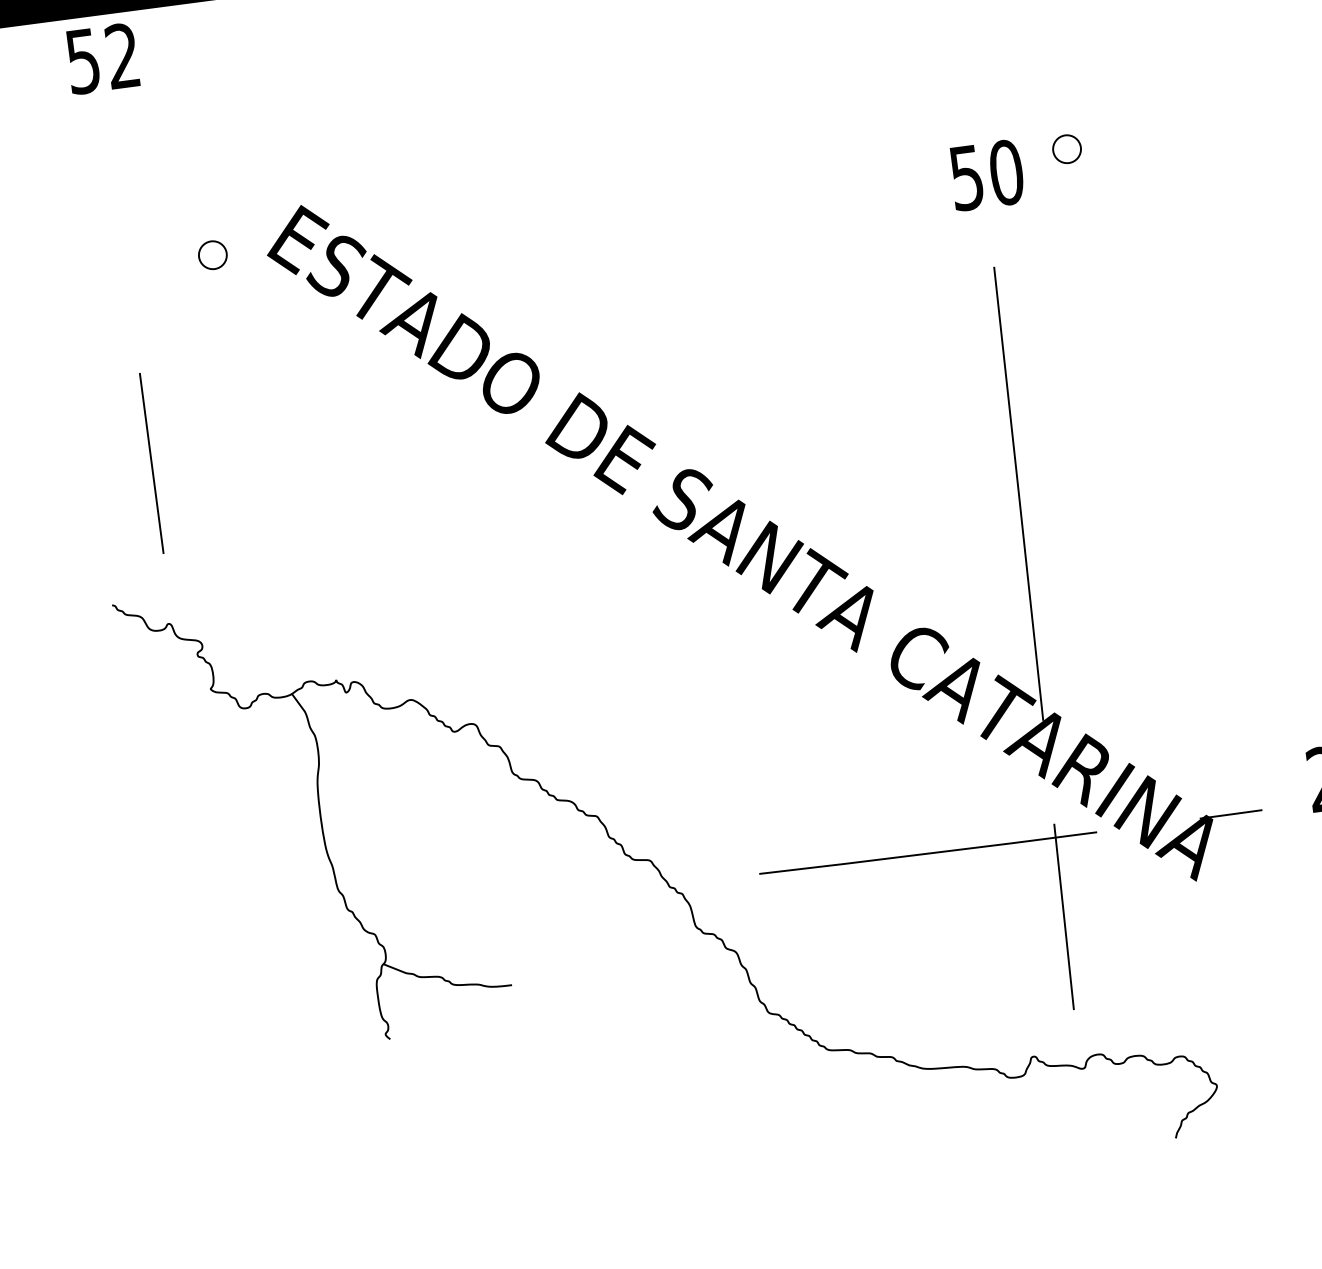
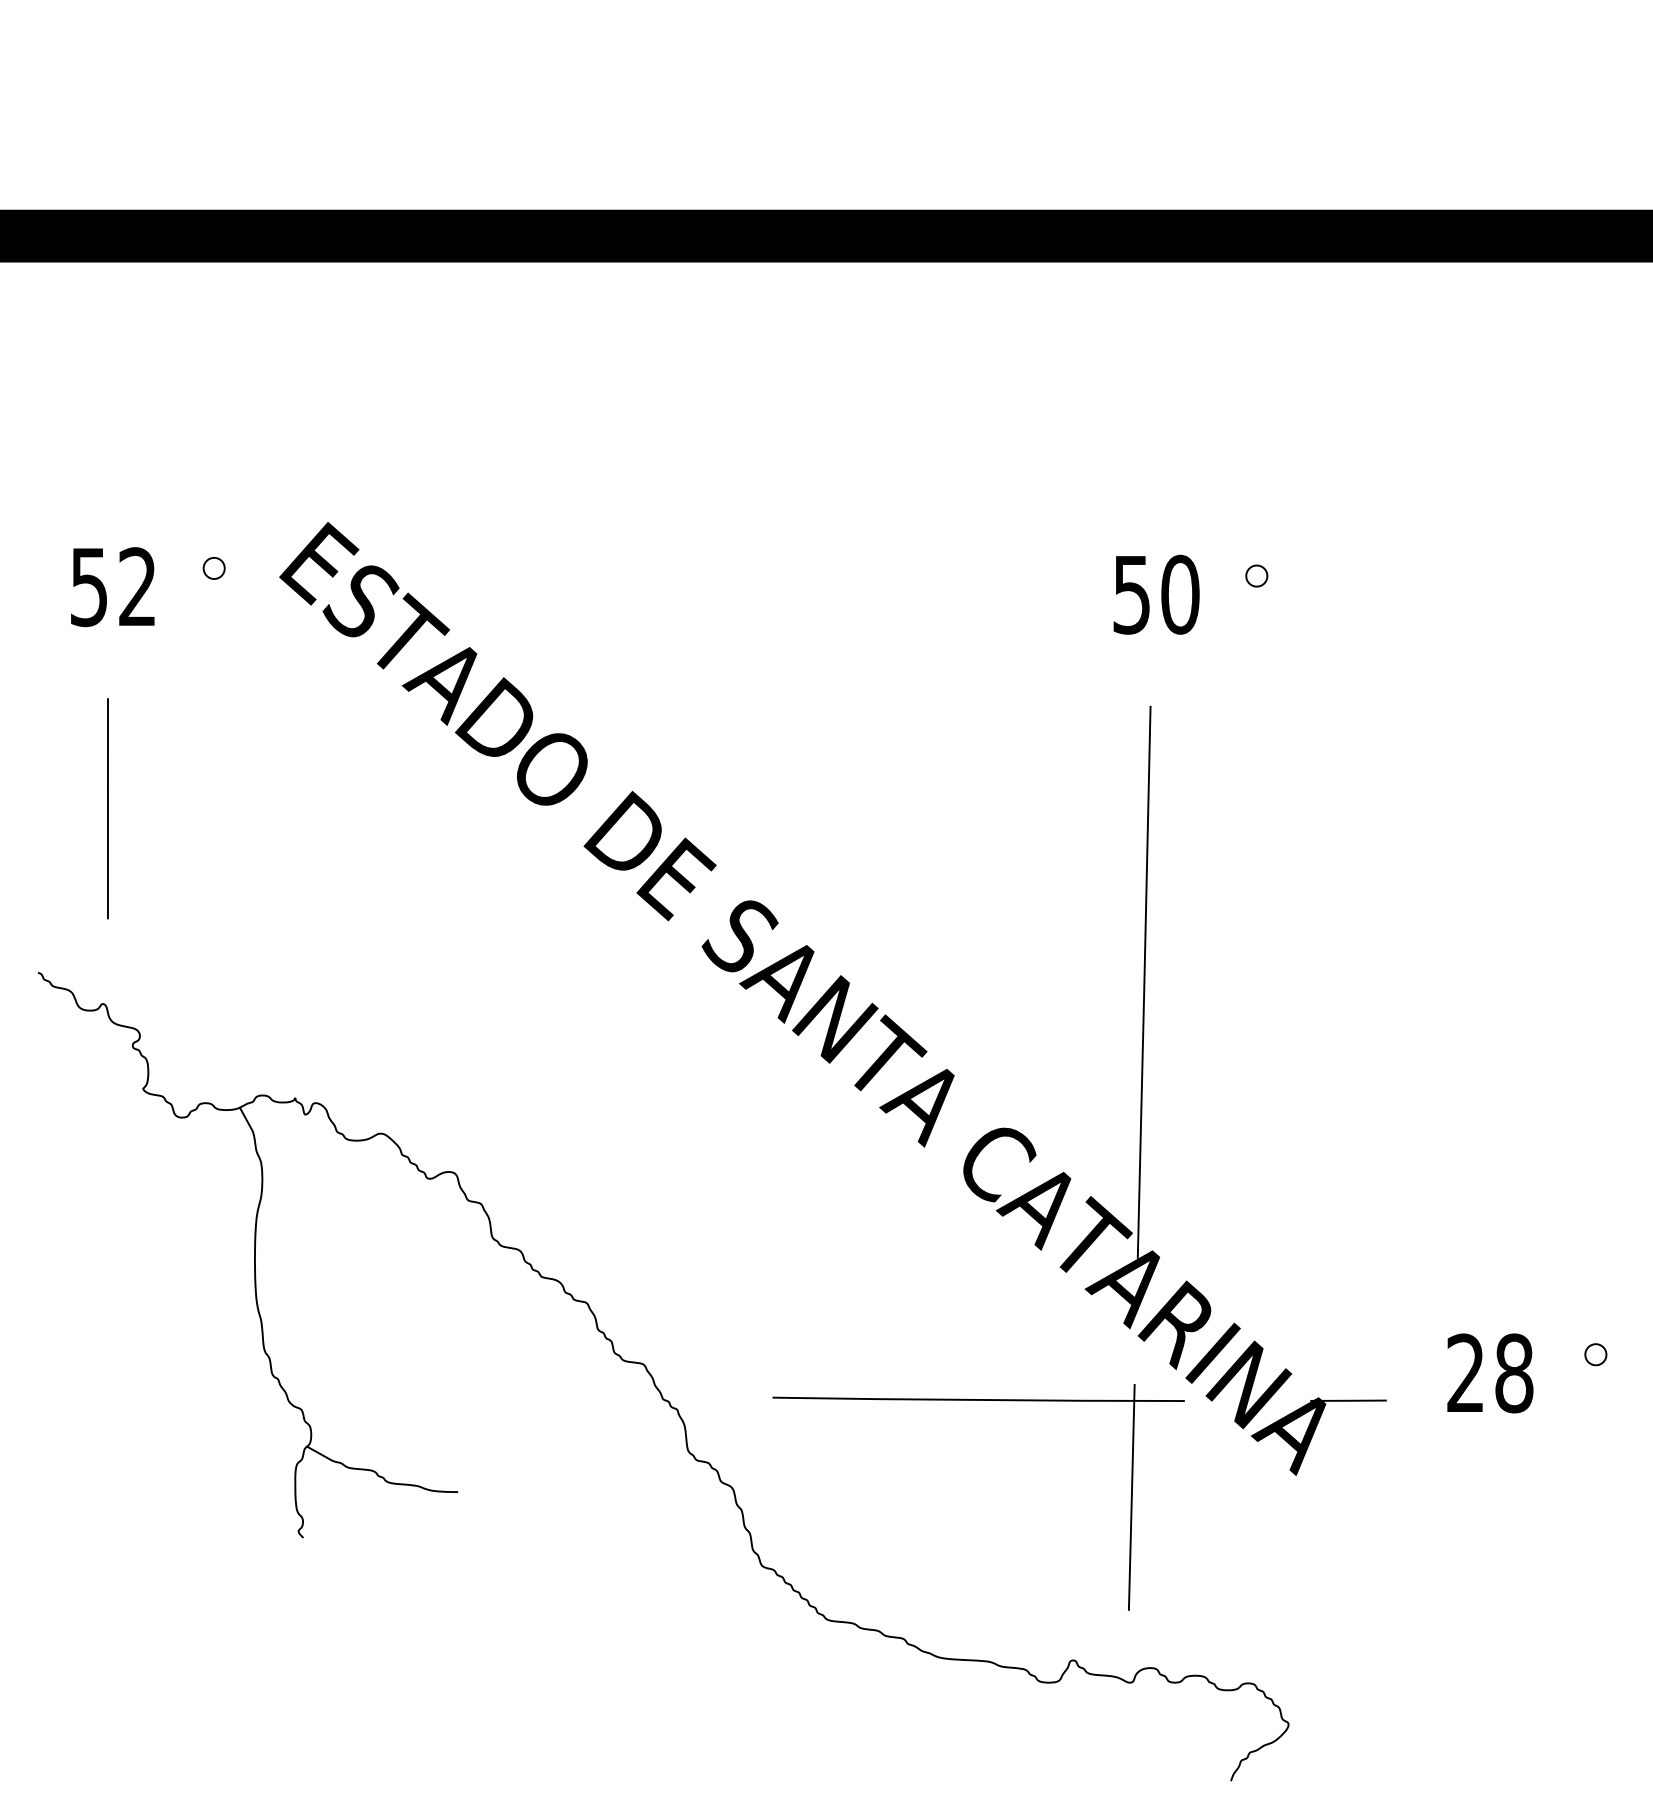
text: (102, 59) -> (112, 587), moved
circle: (1066, 148) -> (1256, 575), size x0.62
circle: (212, 255) -> (213, 568), size x0.62

